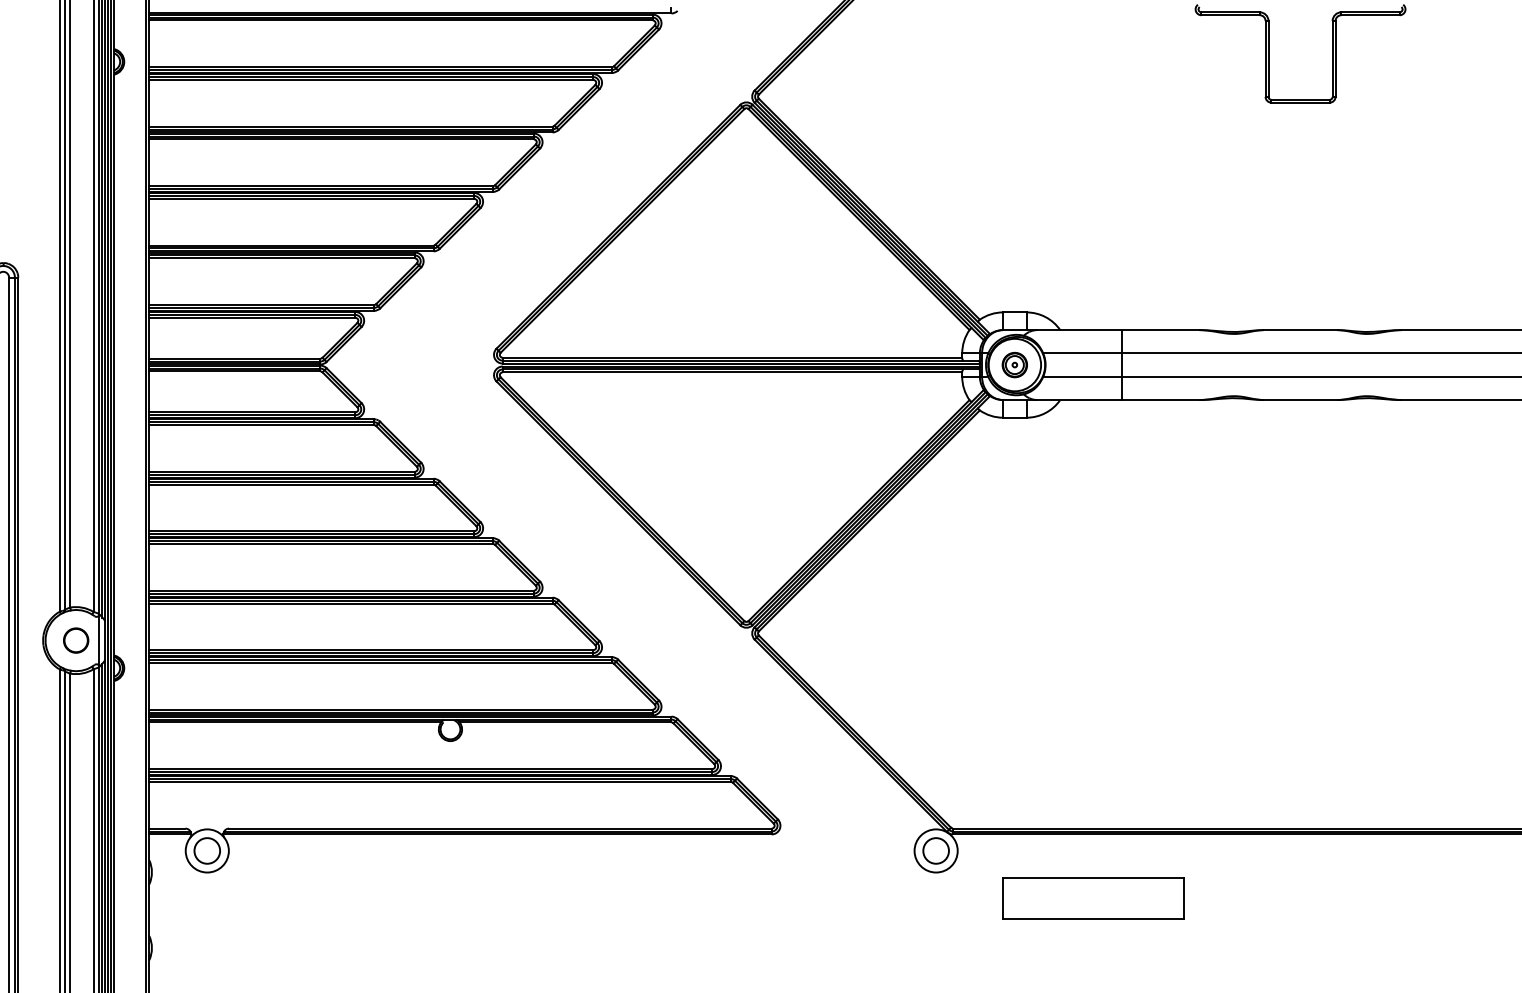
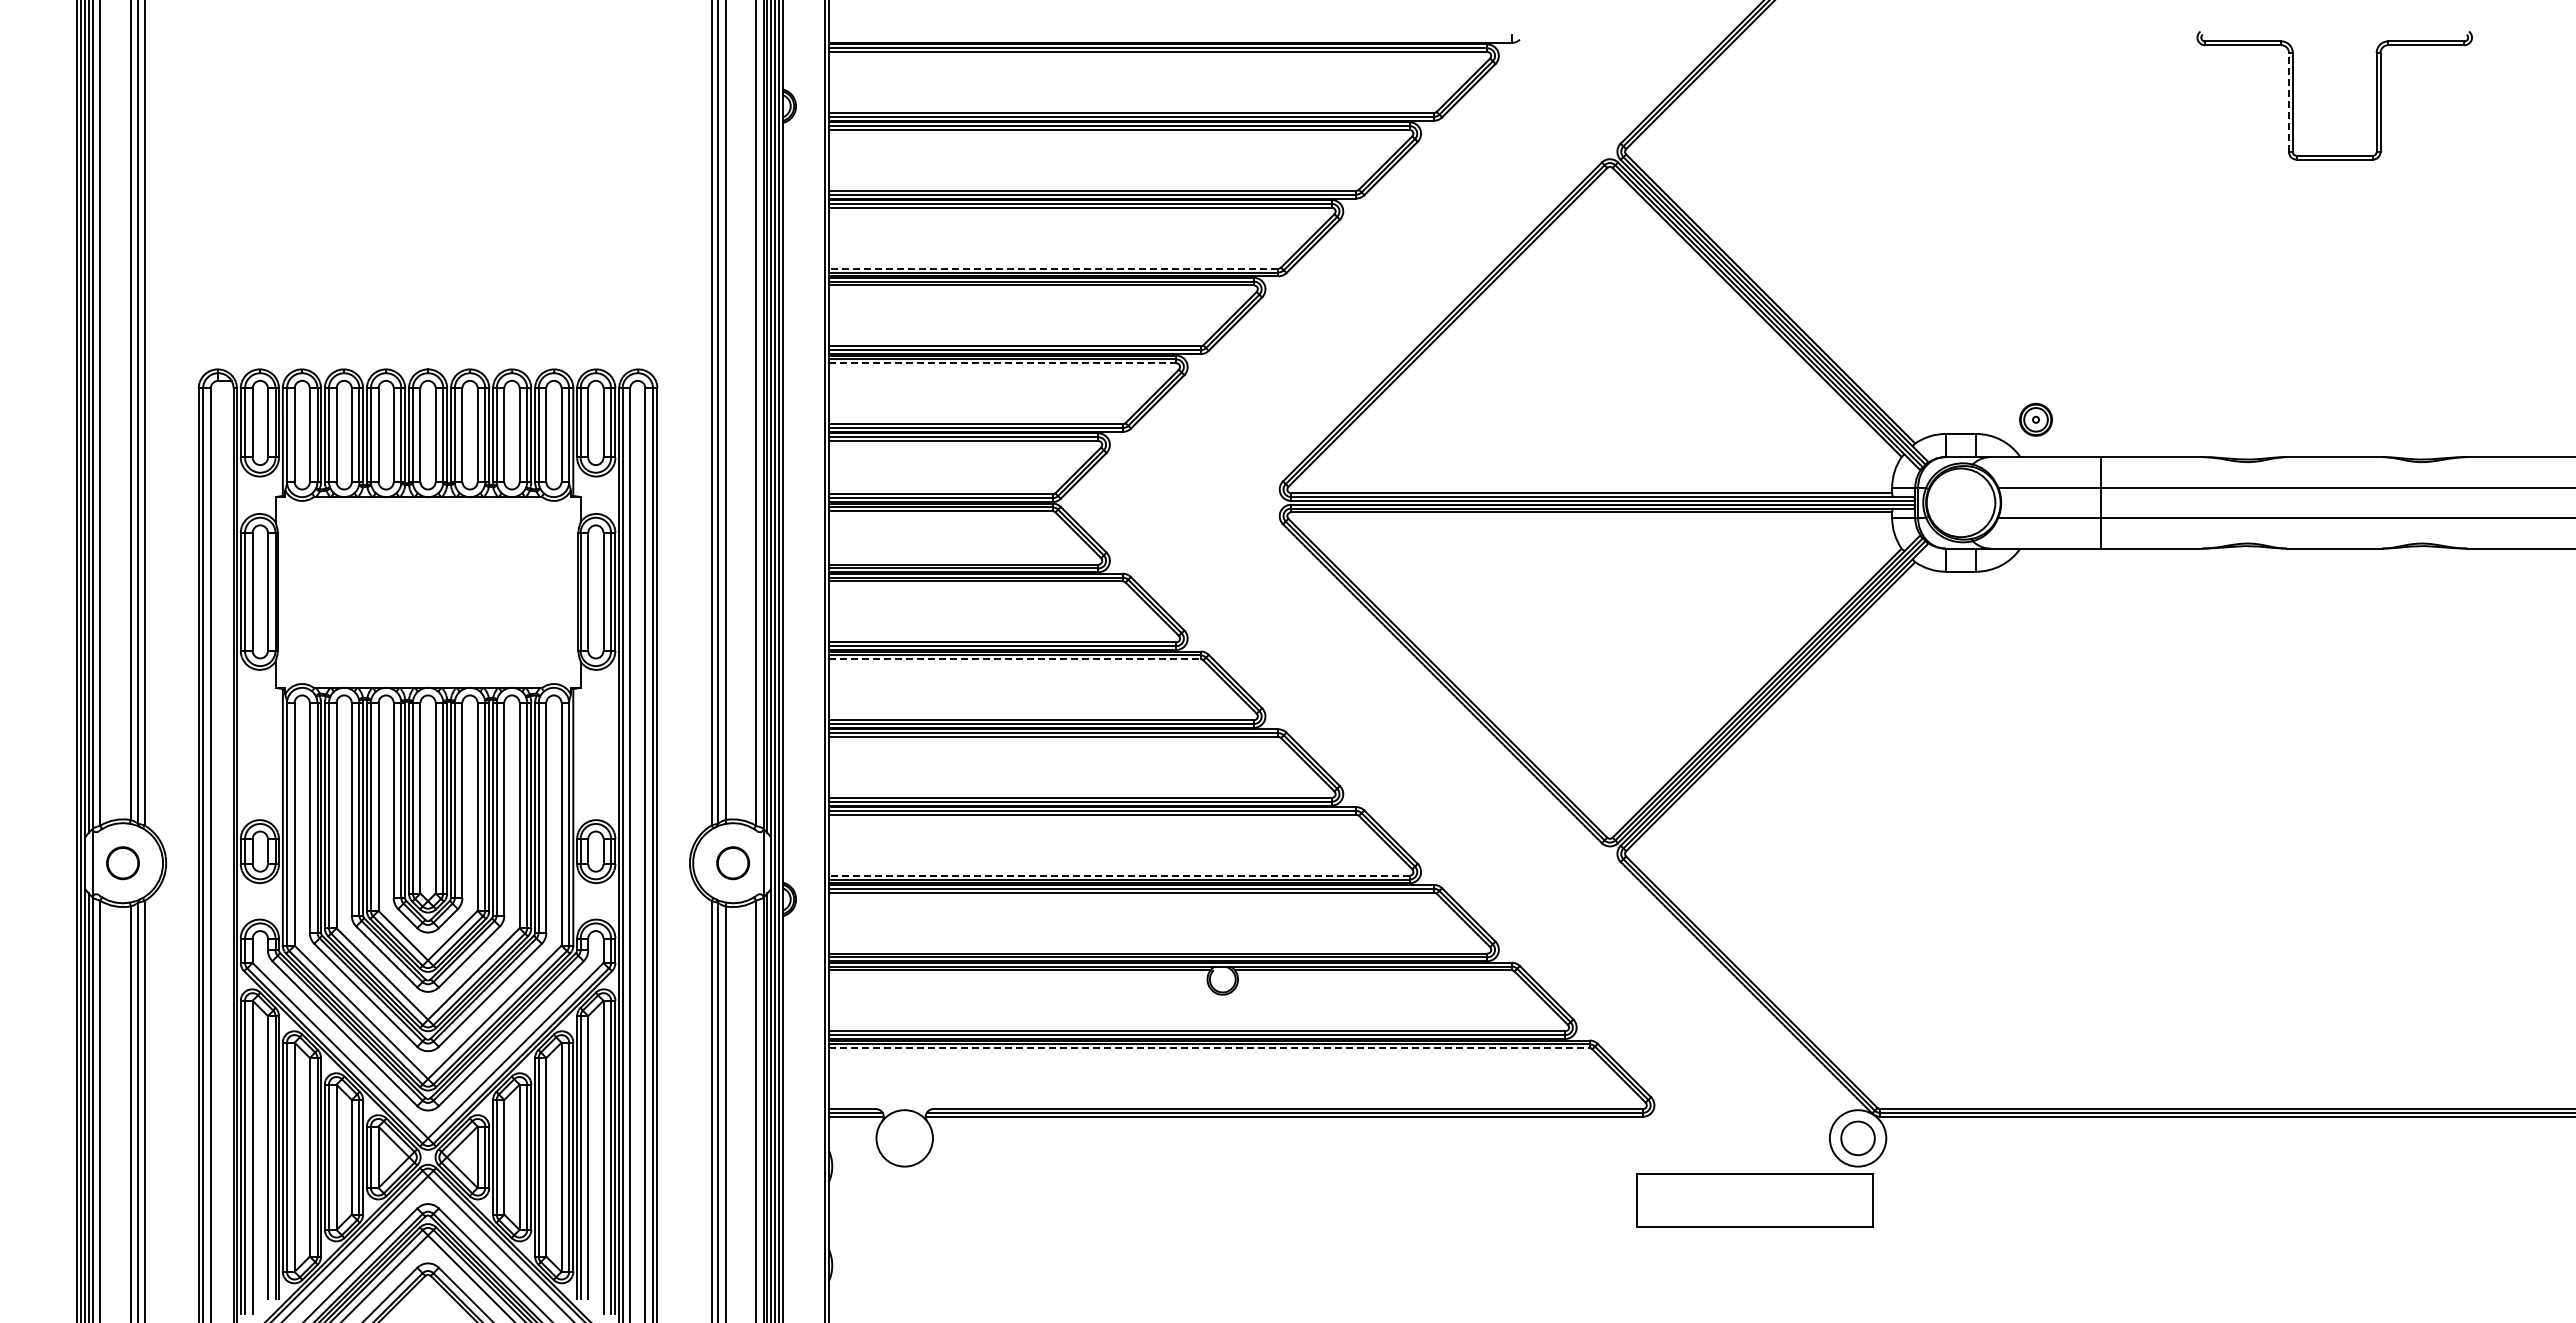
line: (1265, 59) -> (2288, 102), solid -> dashed
line: (321, 185) -> (1053, 268), solid -> dashed
line: (282, 258) -> (1002, 363), solid -> dashed
part: (1014, 364) -> (2035, 419), moved
line: (292, 484) -> (1015, 659), solid -> dashed
line: (371, 649) -> (1119, 875), solid -> dashed
line: (440, 782) -> (1209, 1048), solid -> dashed
circle: (207, 851) -> (904, 1138), removed
part: (1093, 898) -> (1754, 1200), moved

